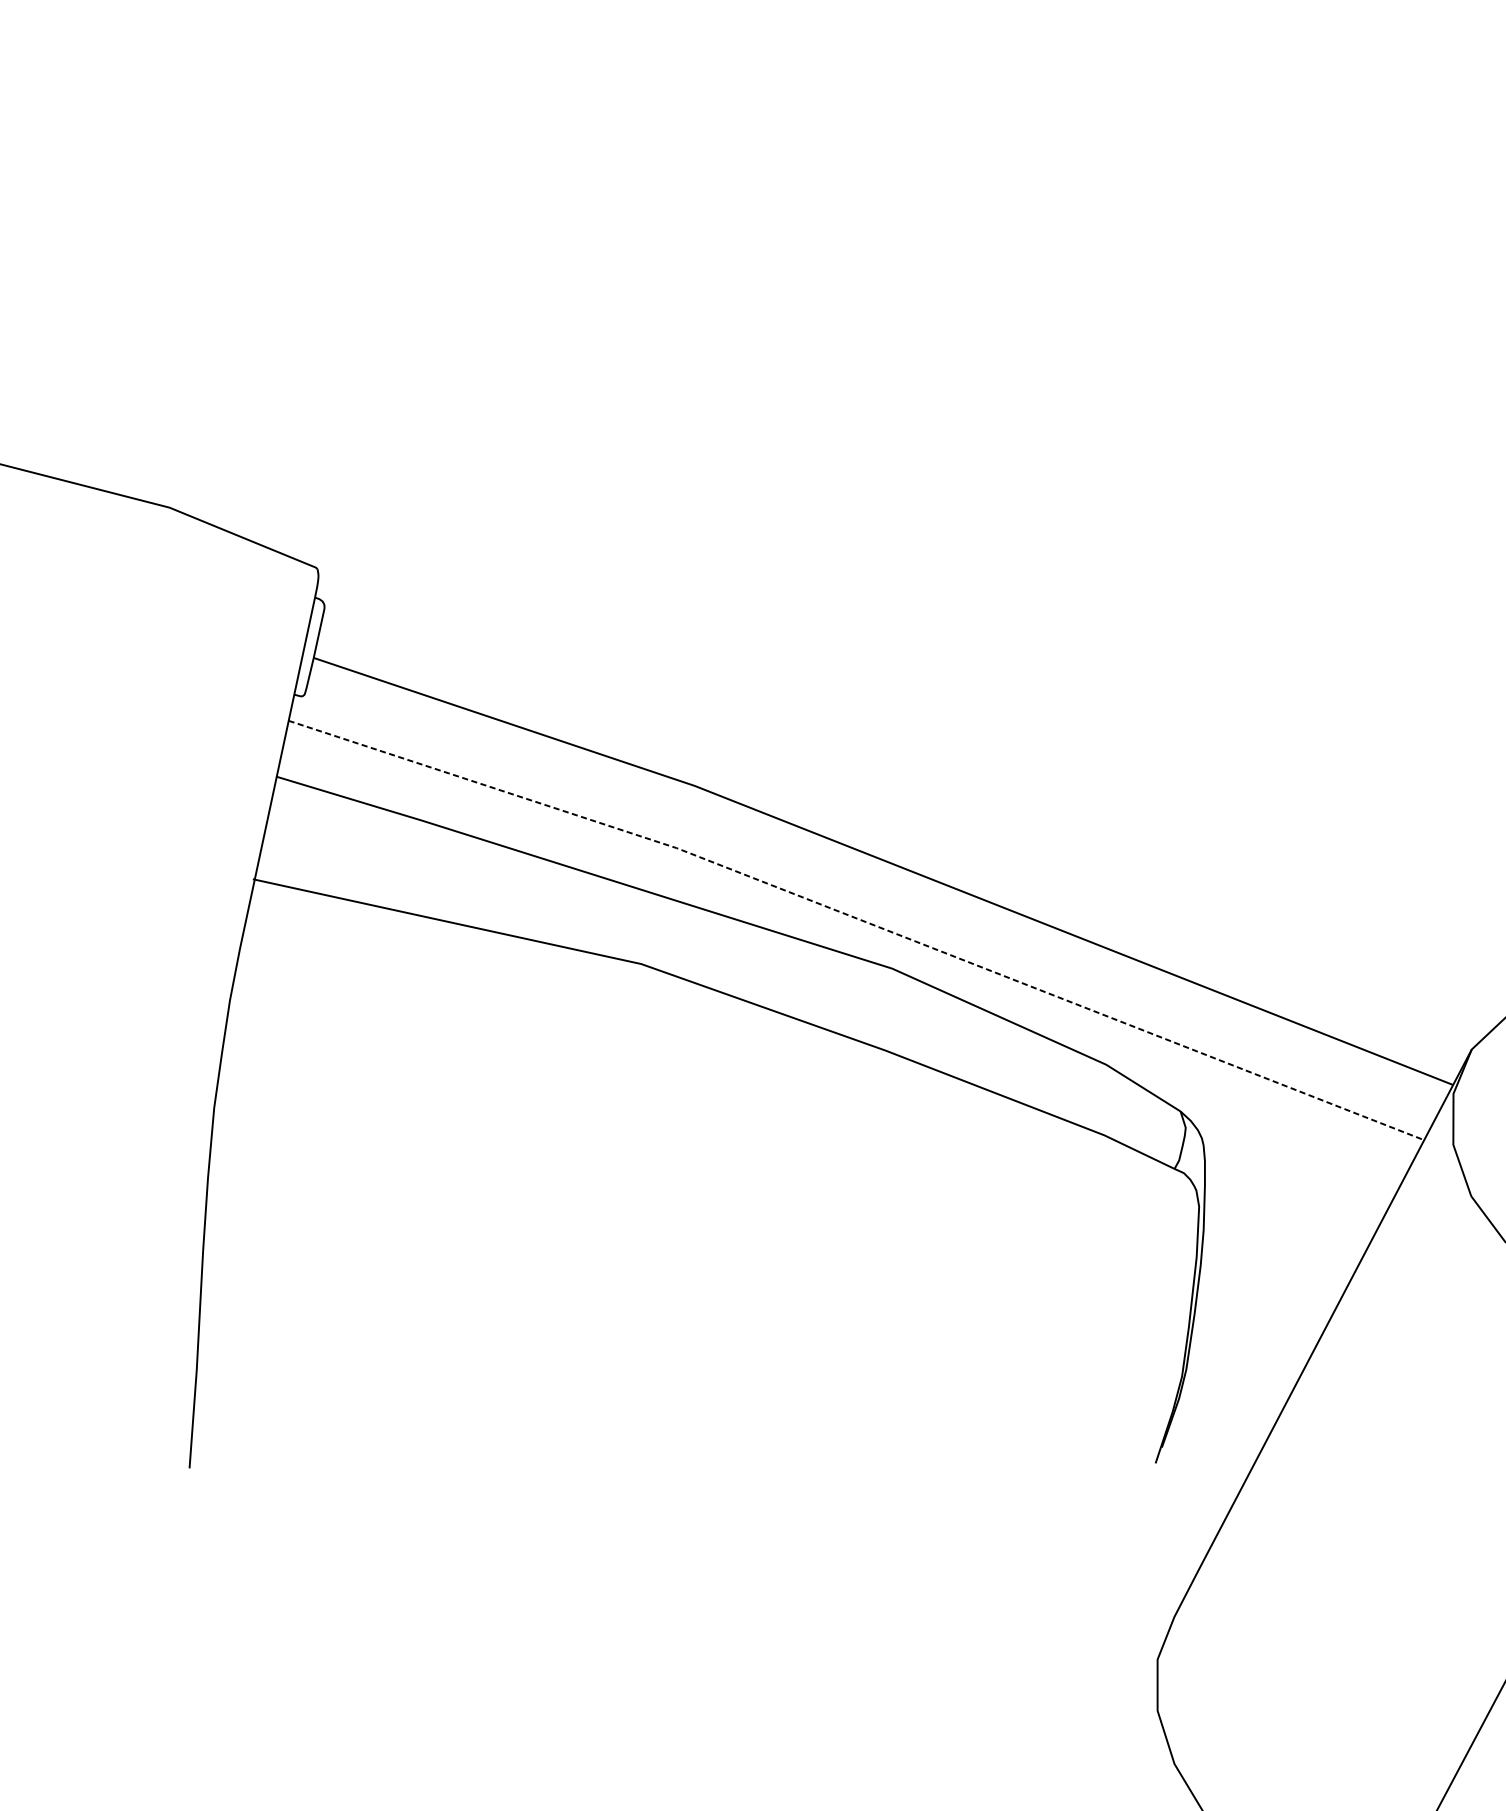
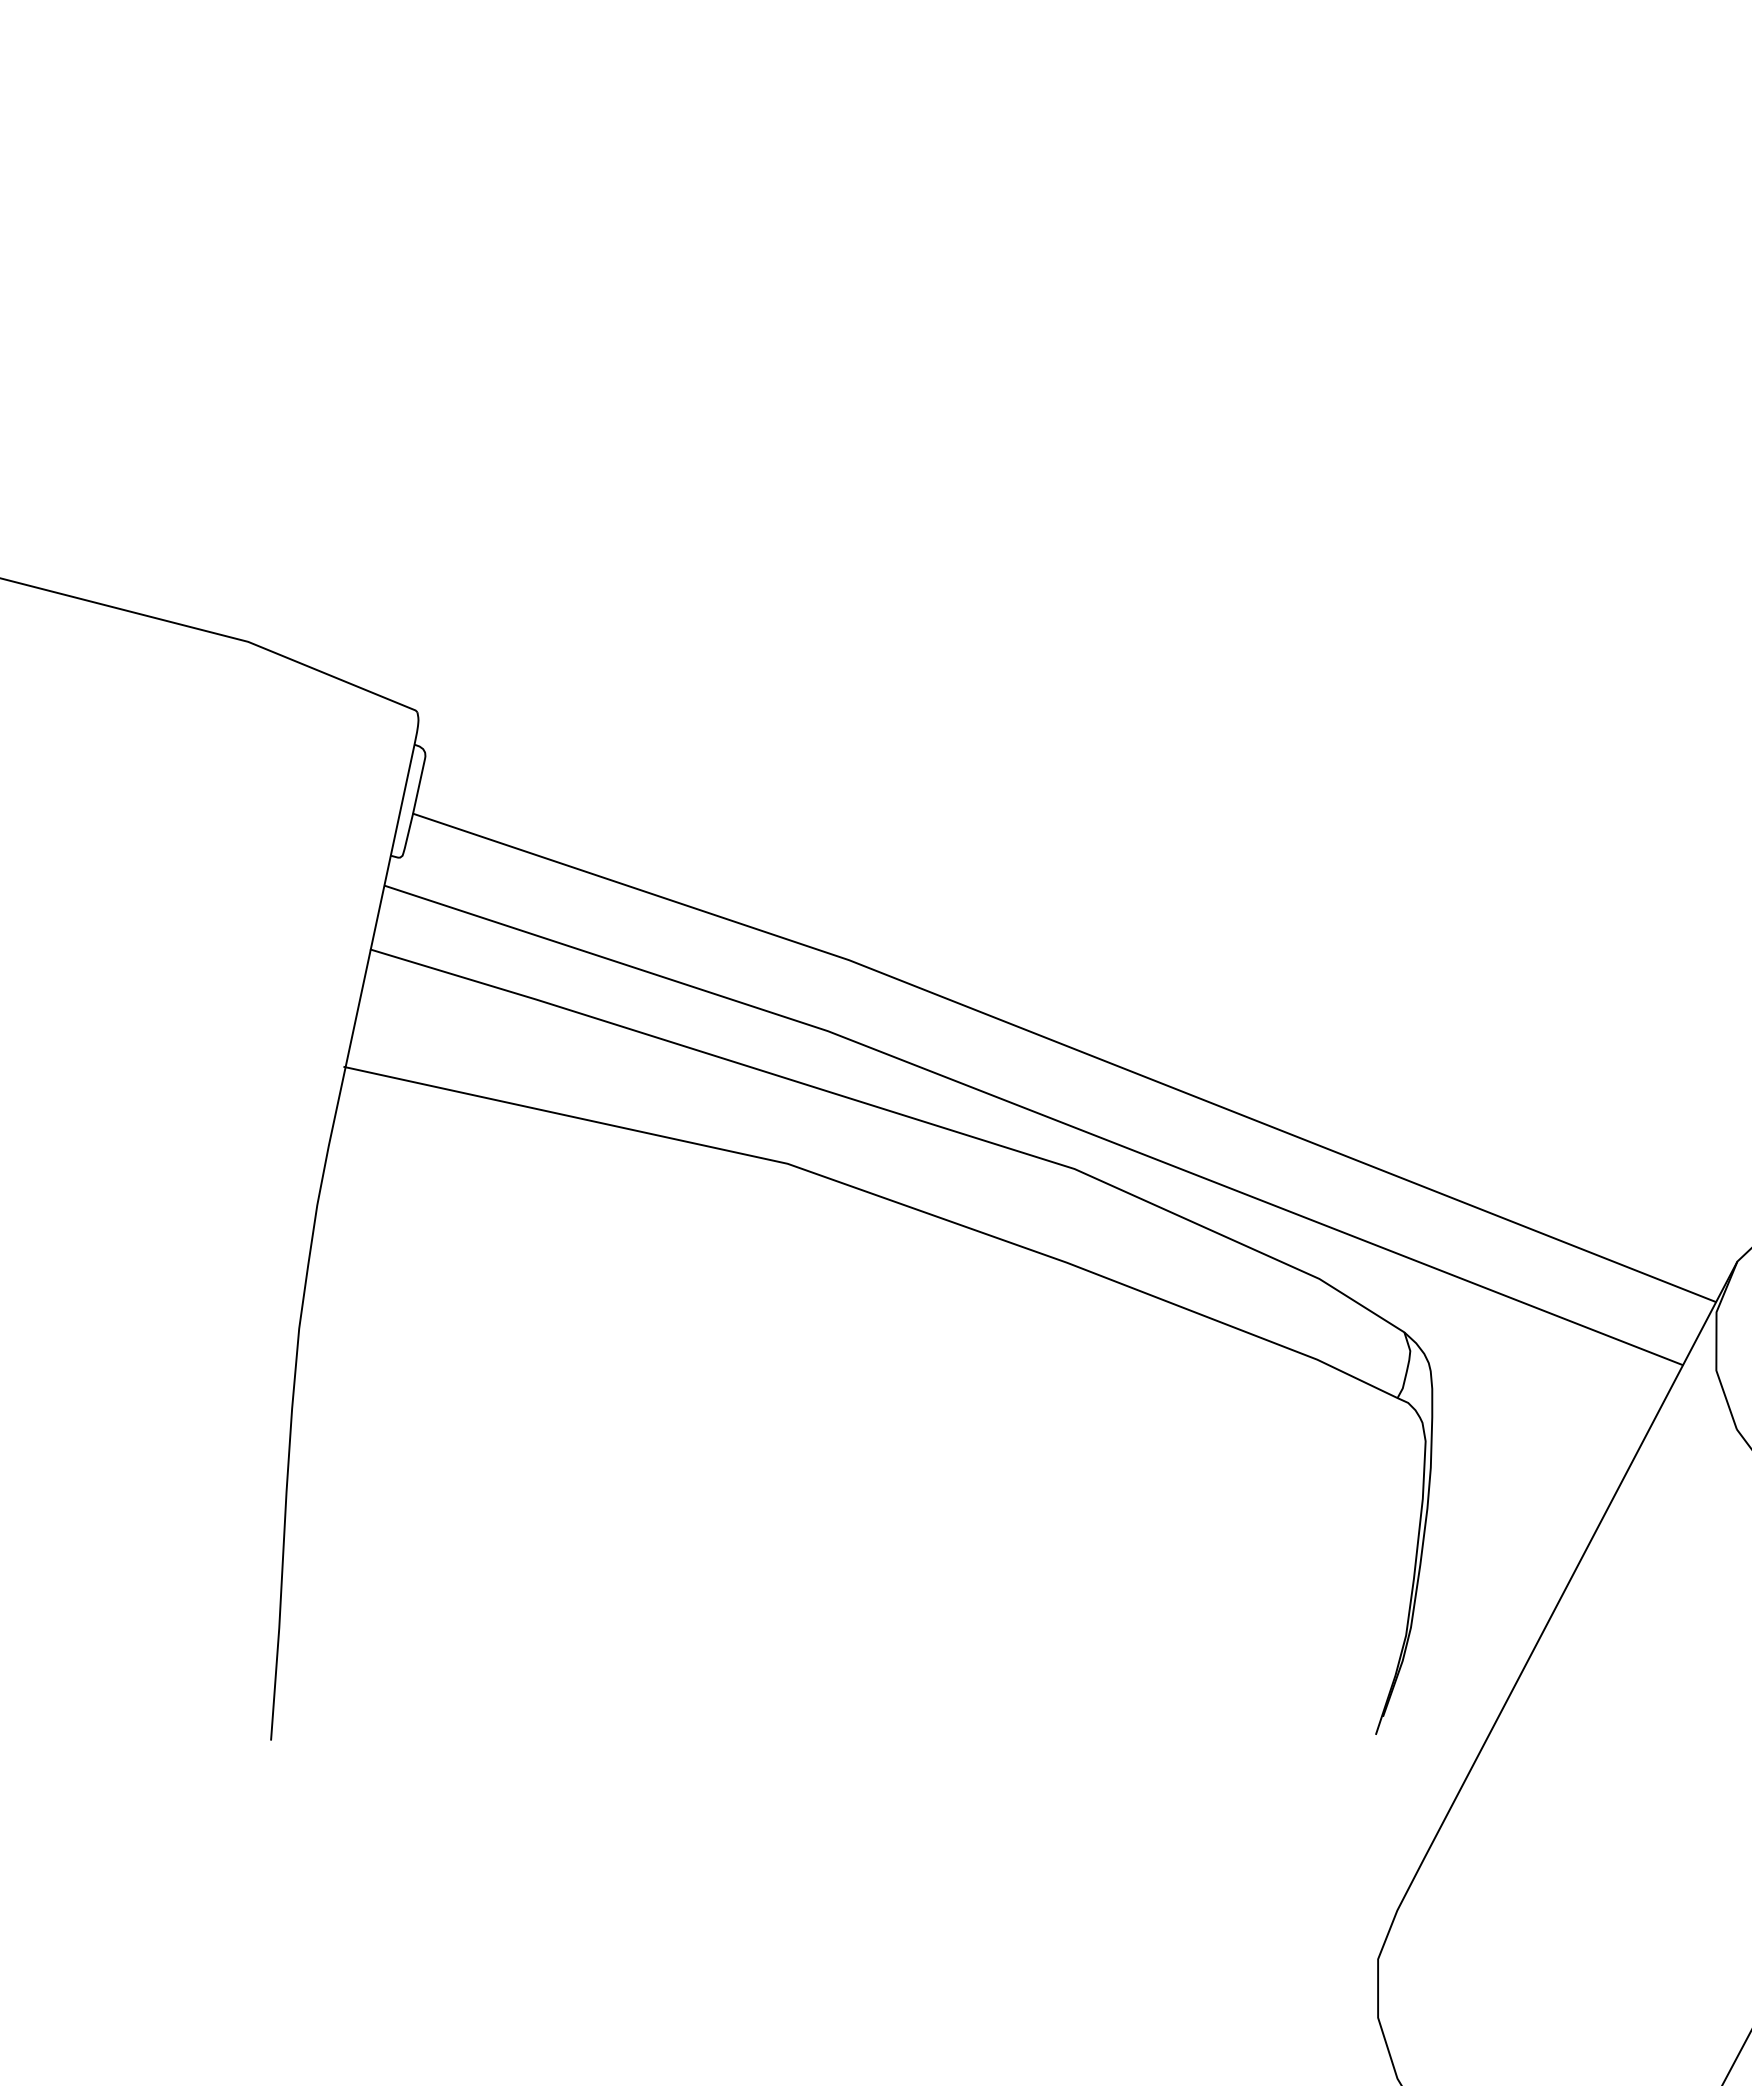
line: (859, 920) -> (1037, 1113), dashed -> solid

